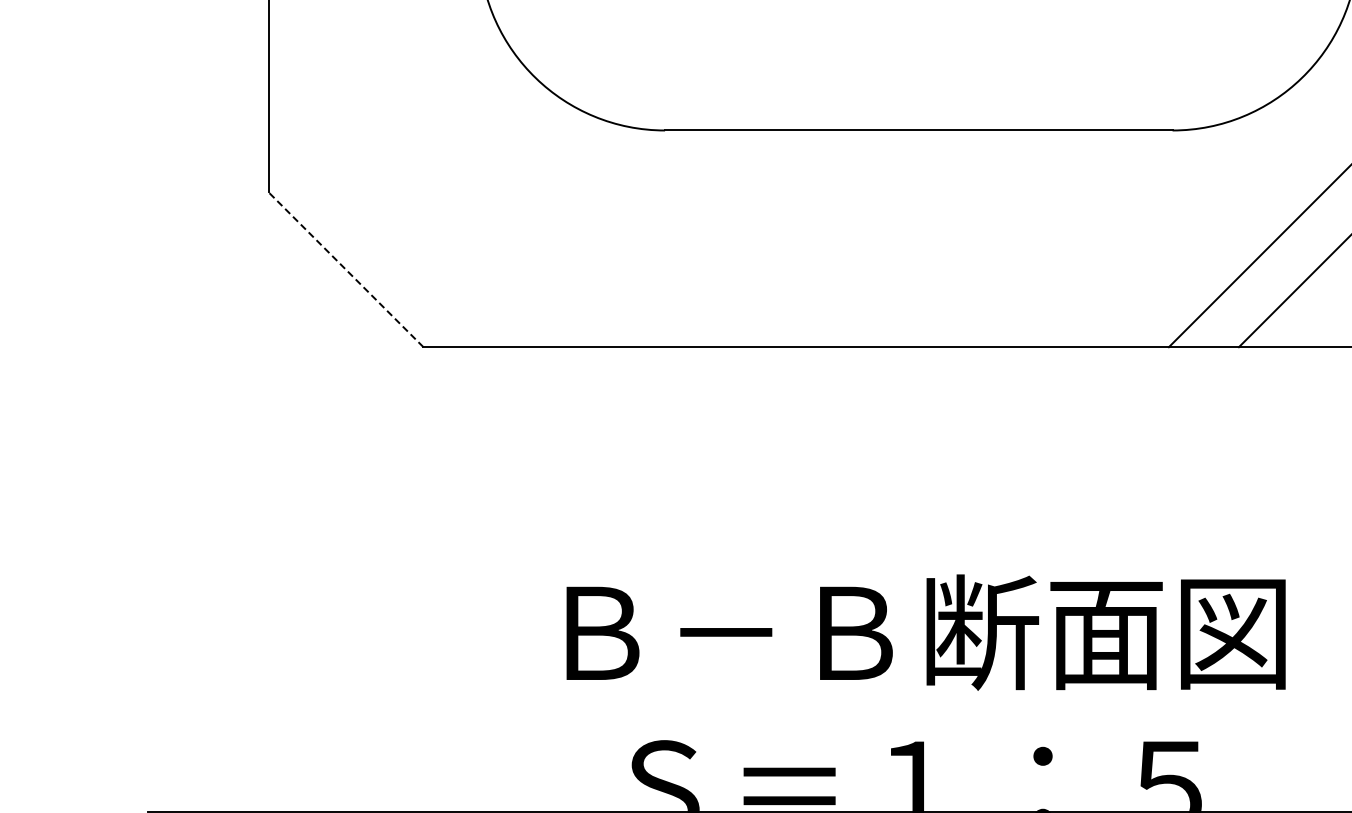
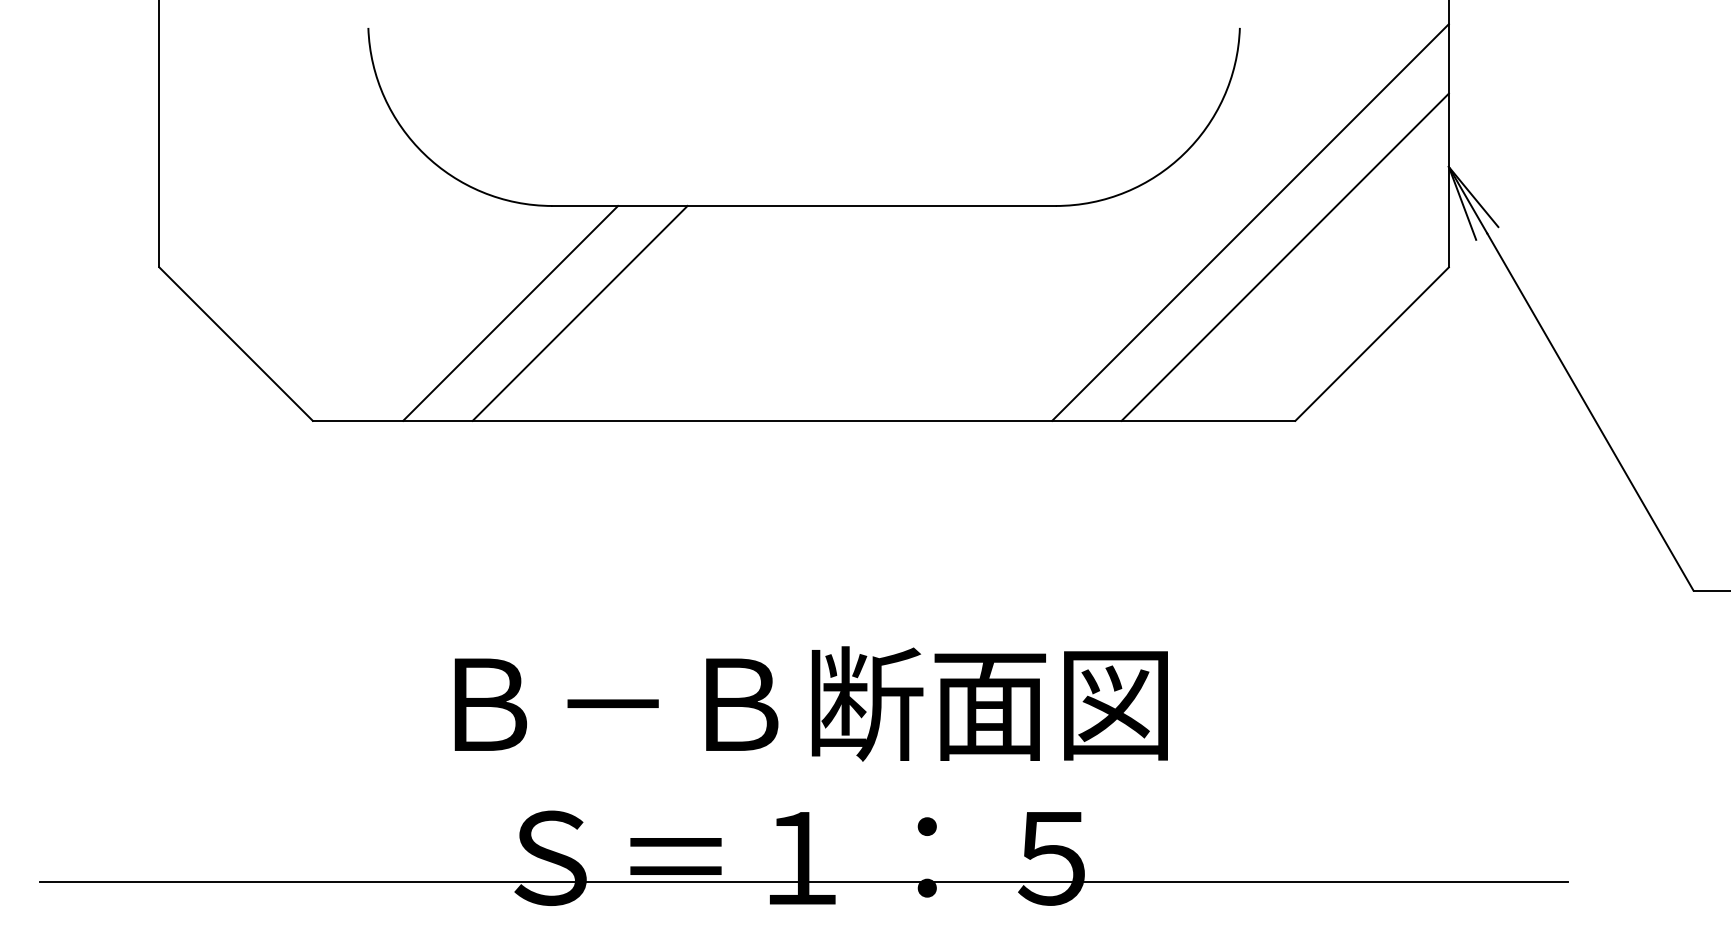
line: (622, 237) -> (510, 312), added
line: (692, 237) -> (579, 312), added
line: (346, 270) -> (236, 344), dashed -> solid

